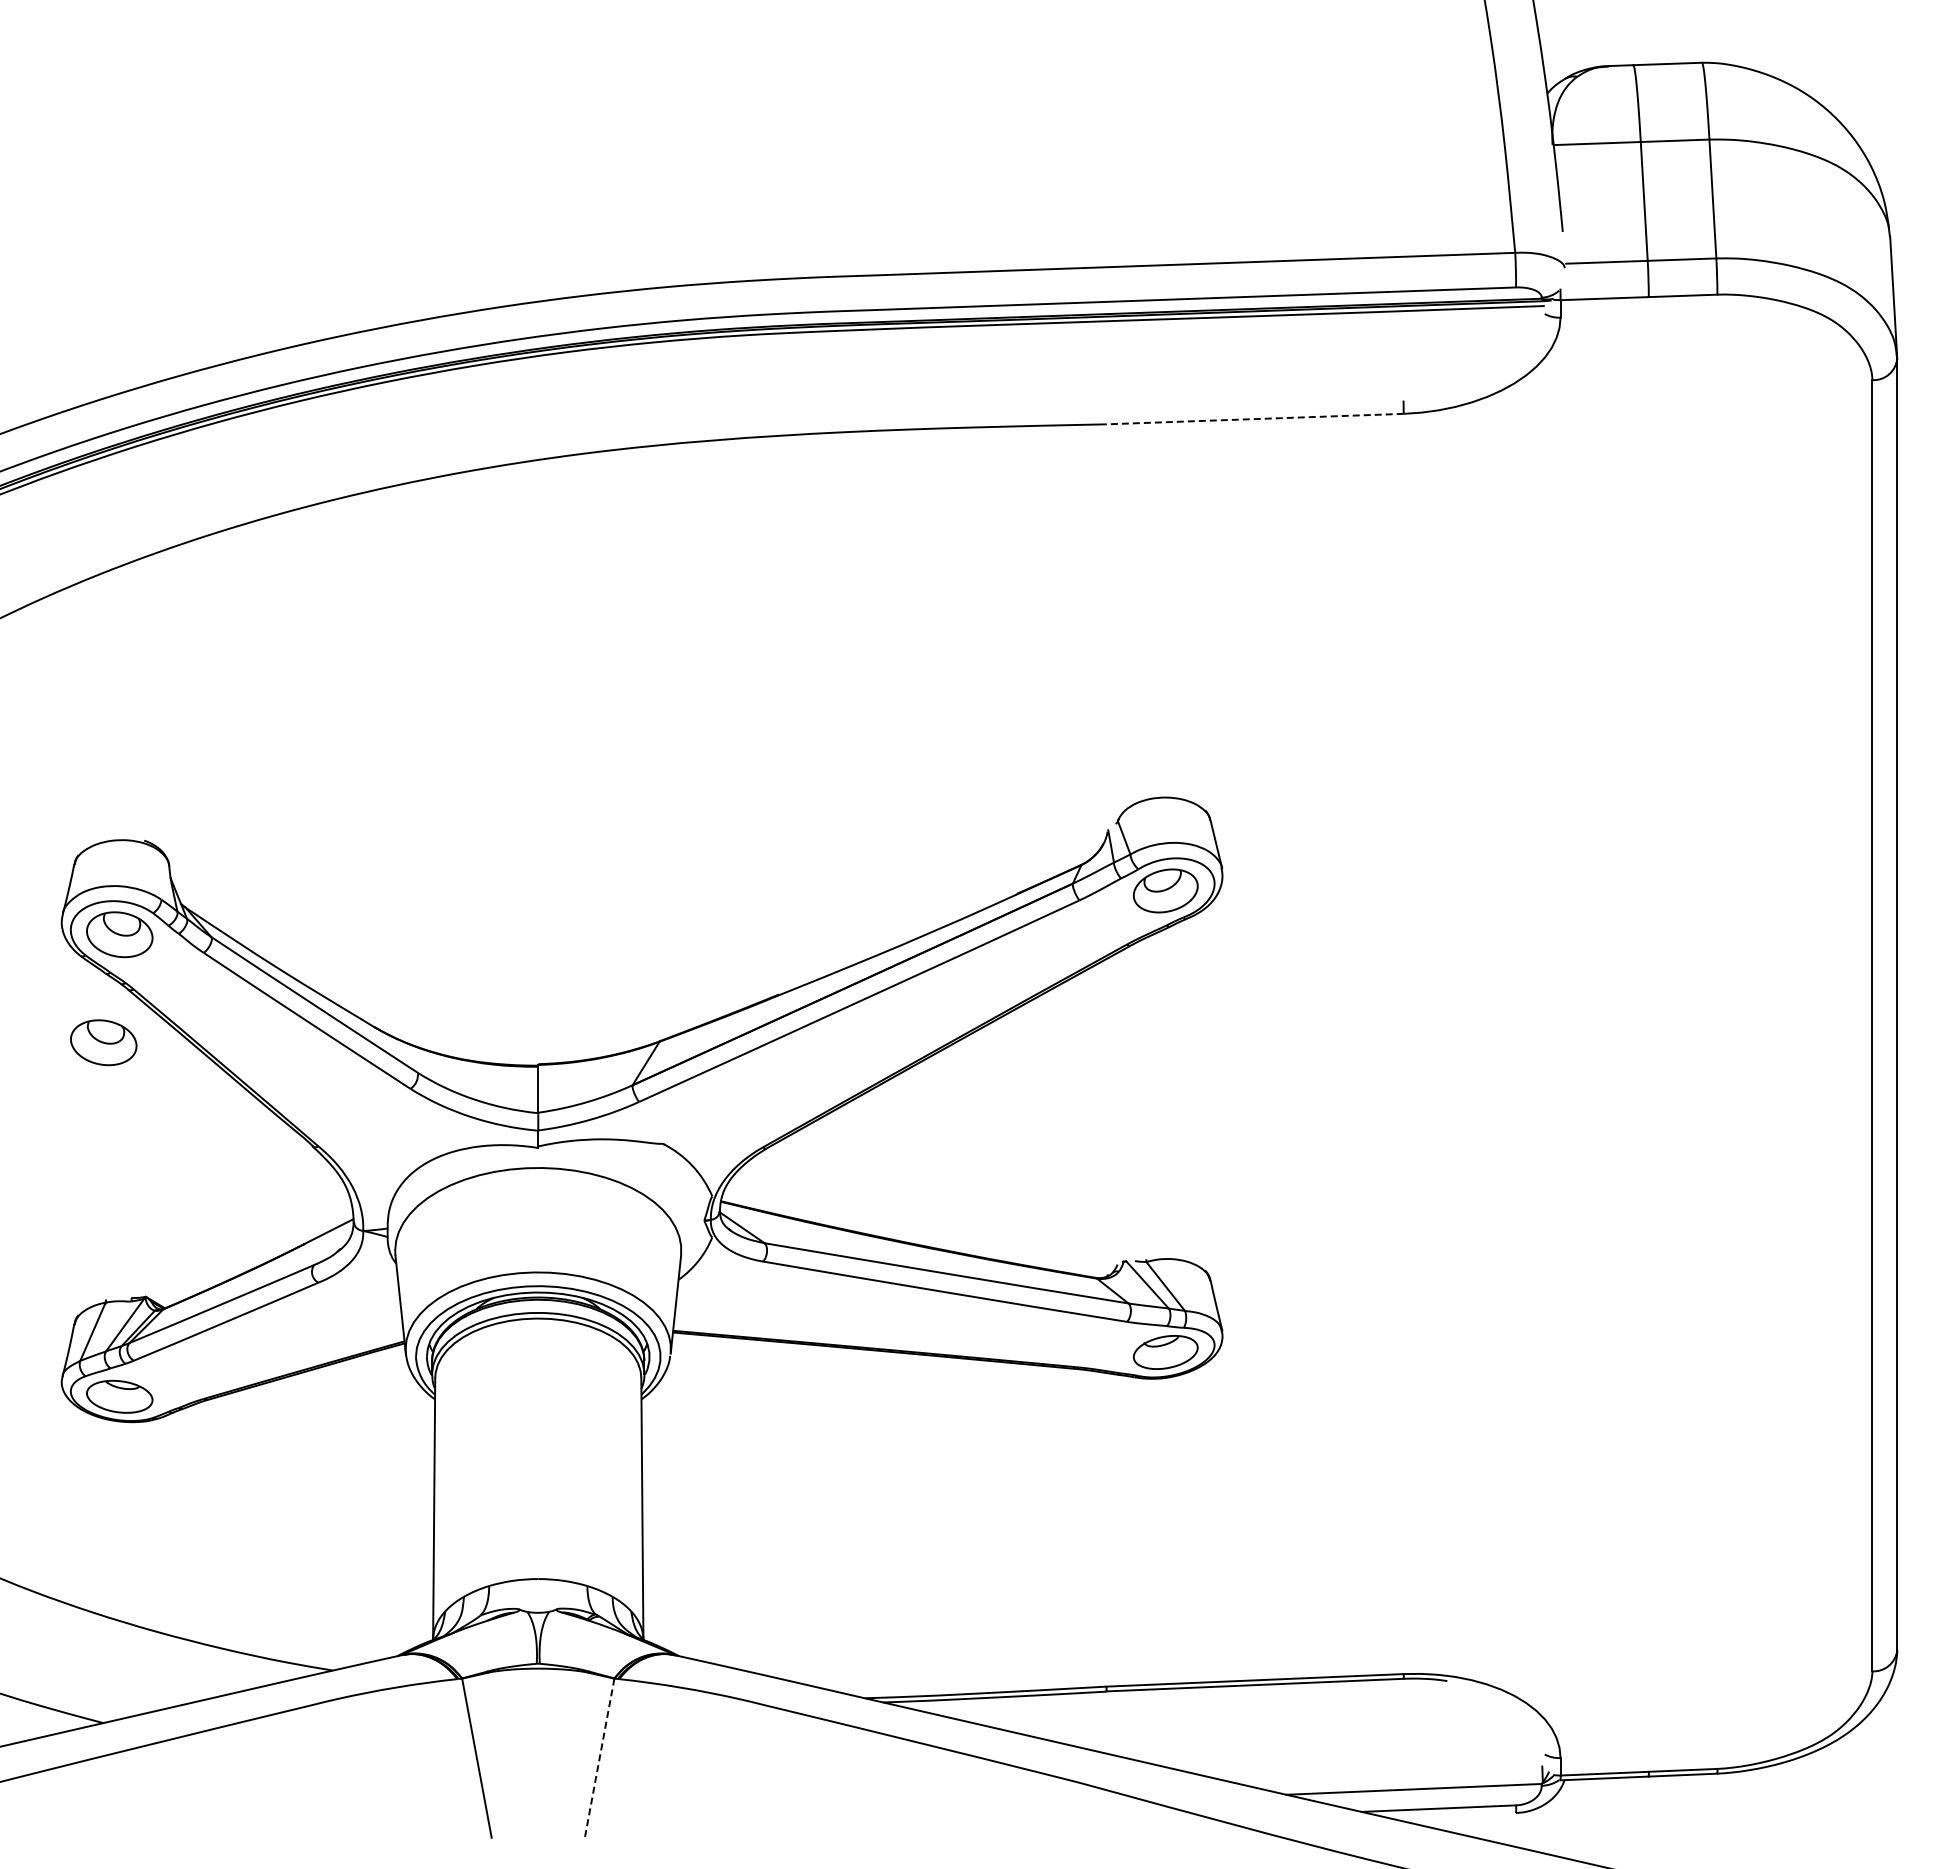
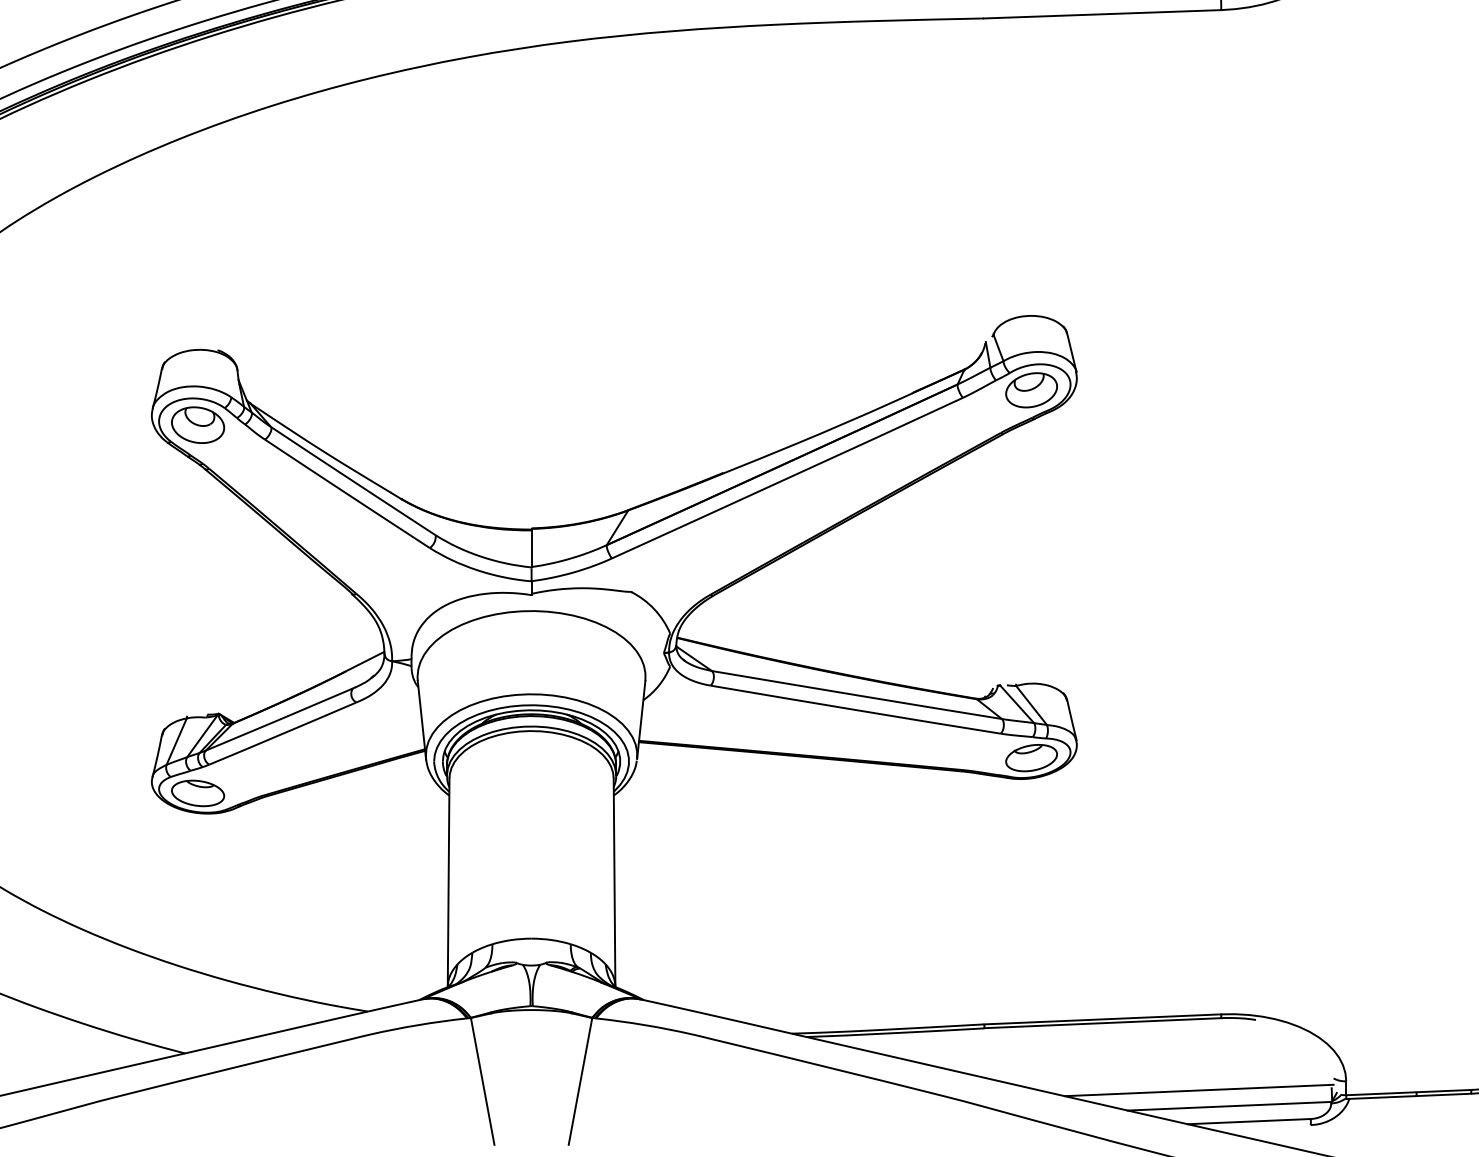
line: (1254, 419) -> (1102, 14), dashed -> solid
part: (103, 1042) -> (185, 511), removed
line: (599, 1758) -> (580, 1081), dashed -> solid
line: (1375, 1769) -> (1198, 1090), added

